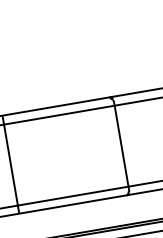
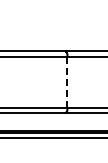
line: (121, 144) -> (67, 81), solid -> dashed

